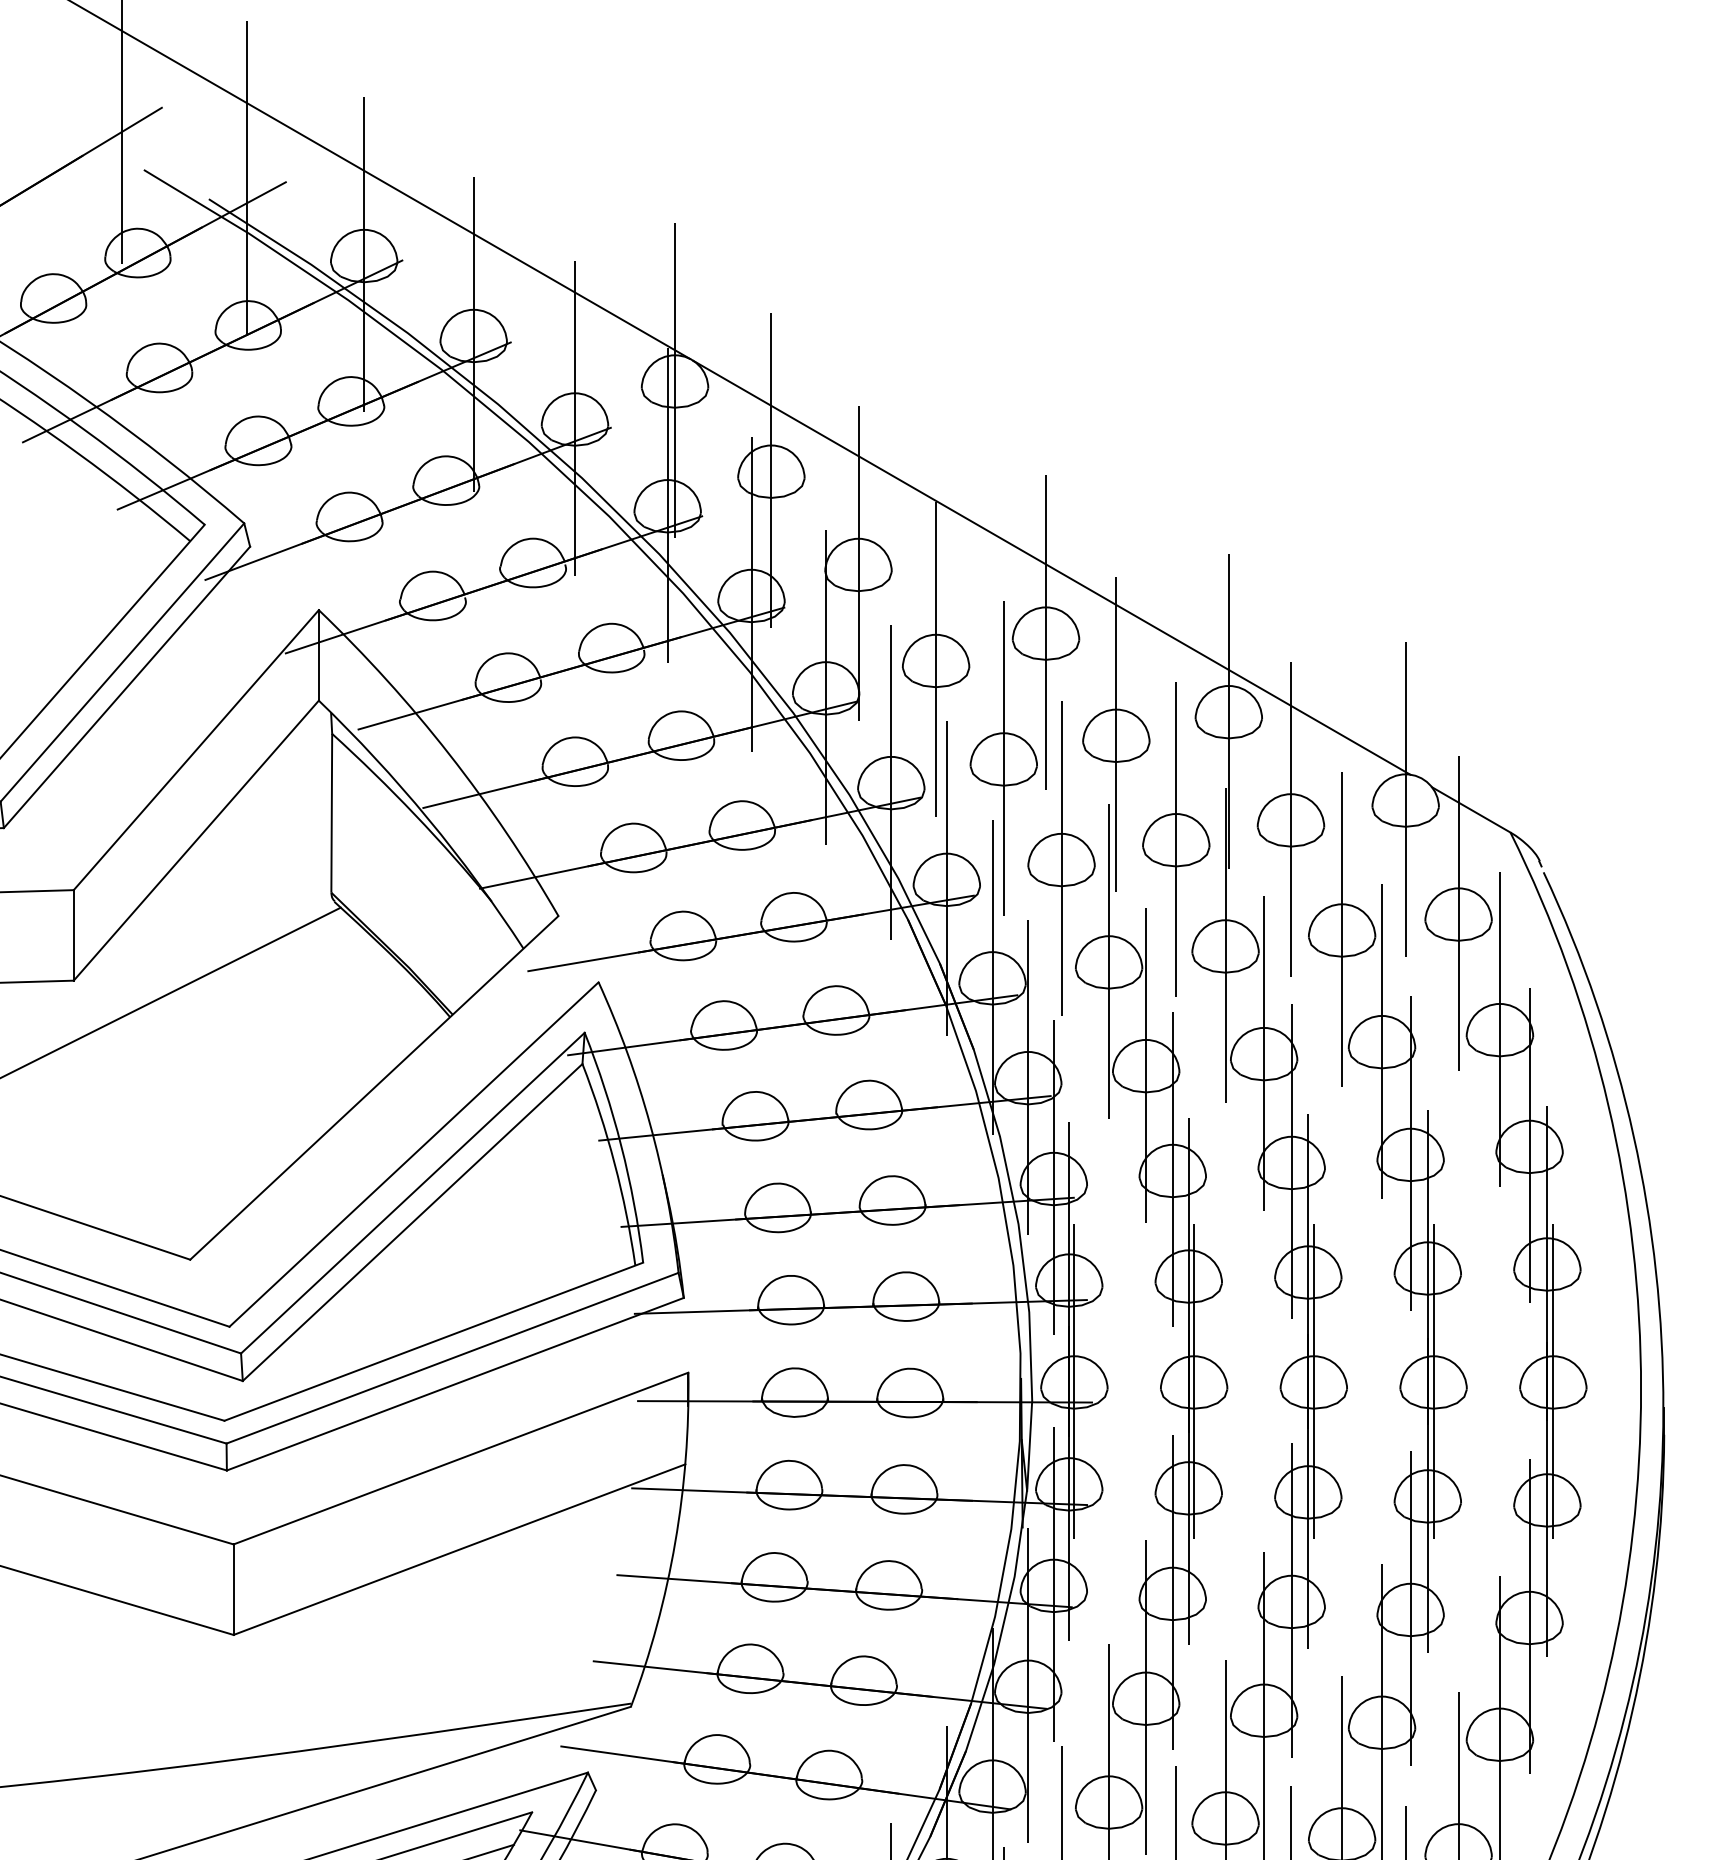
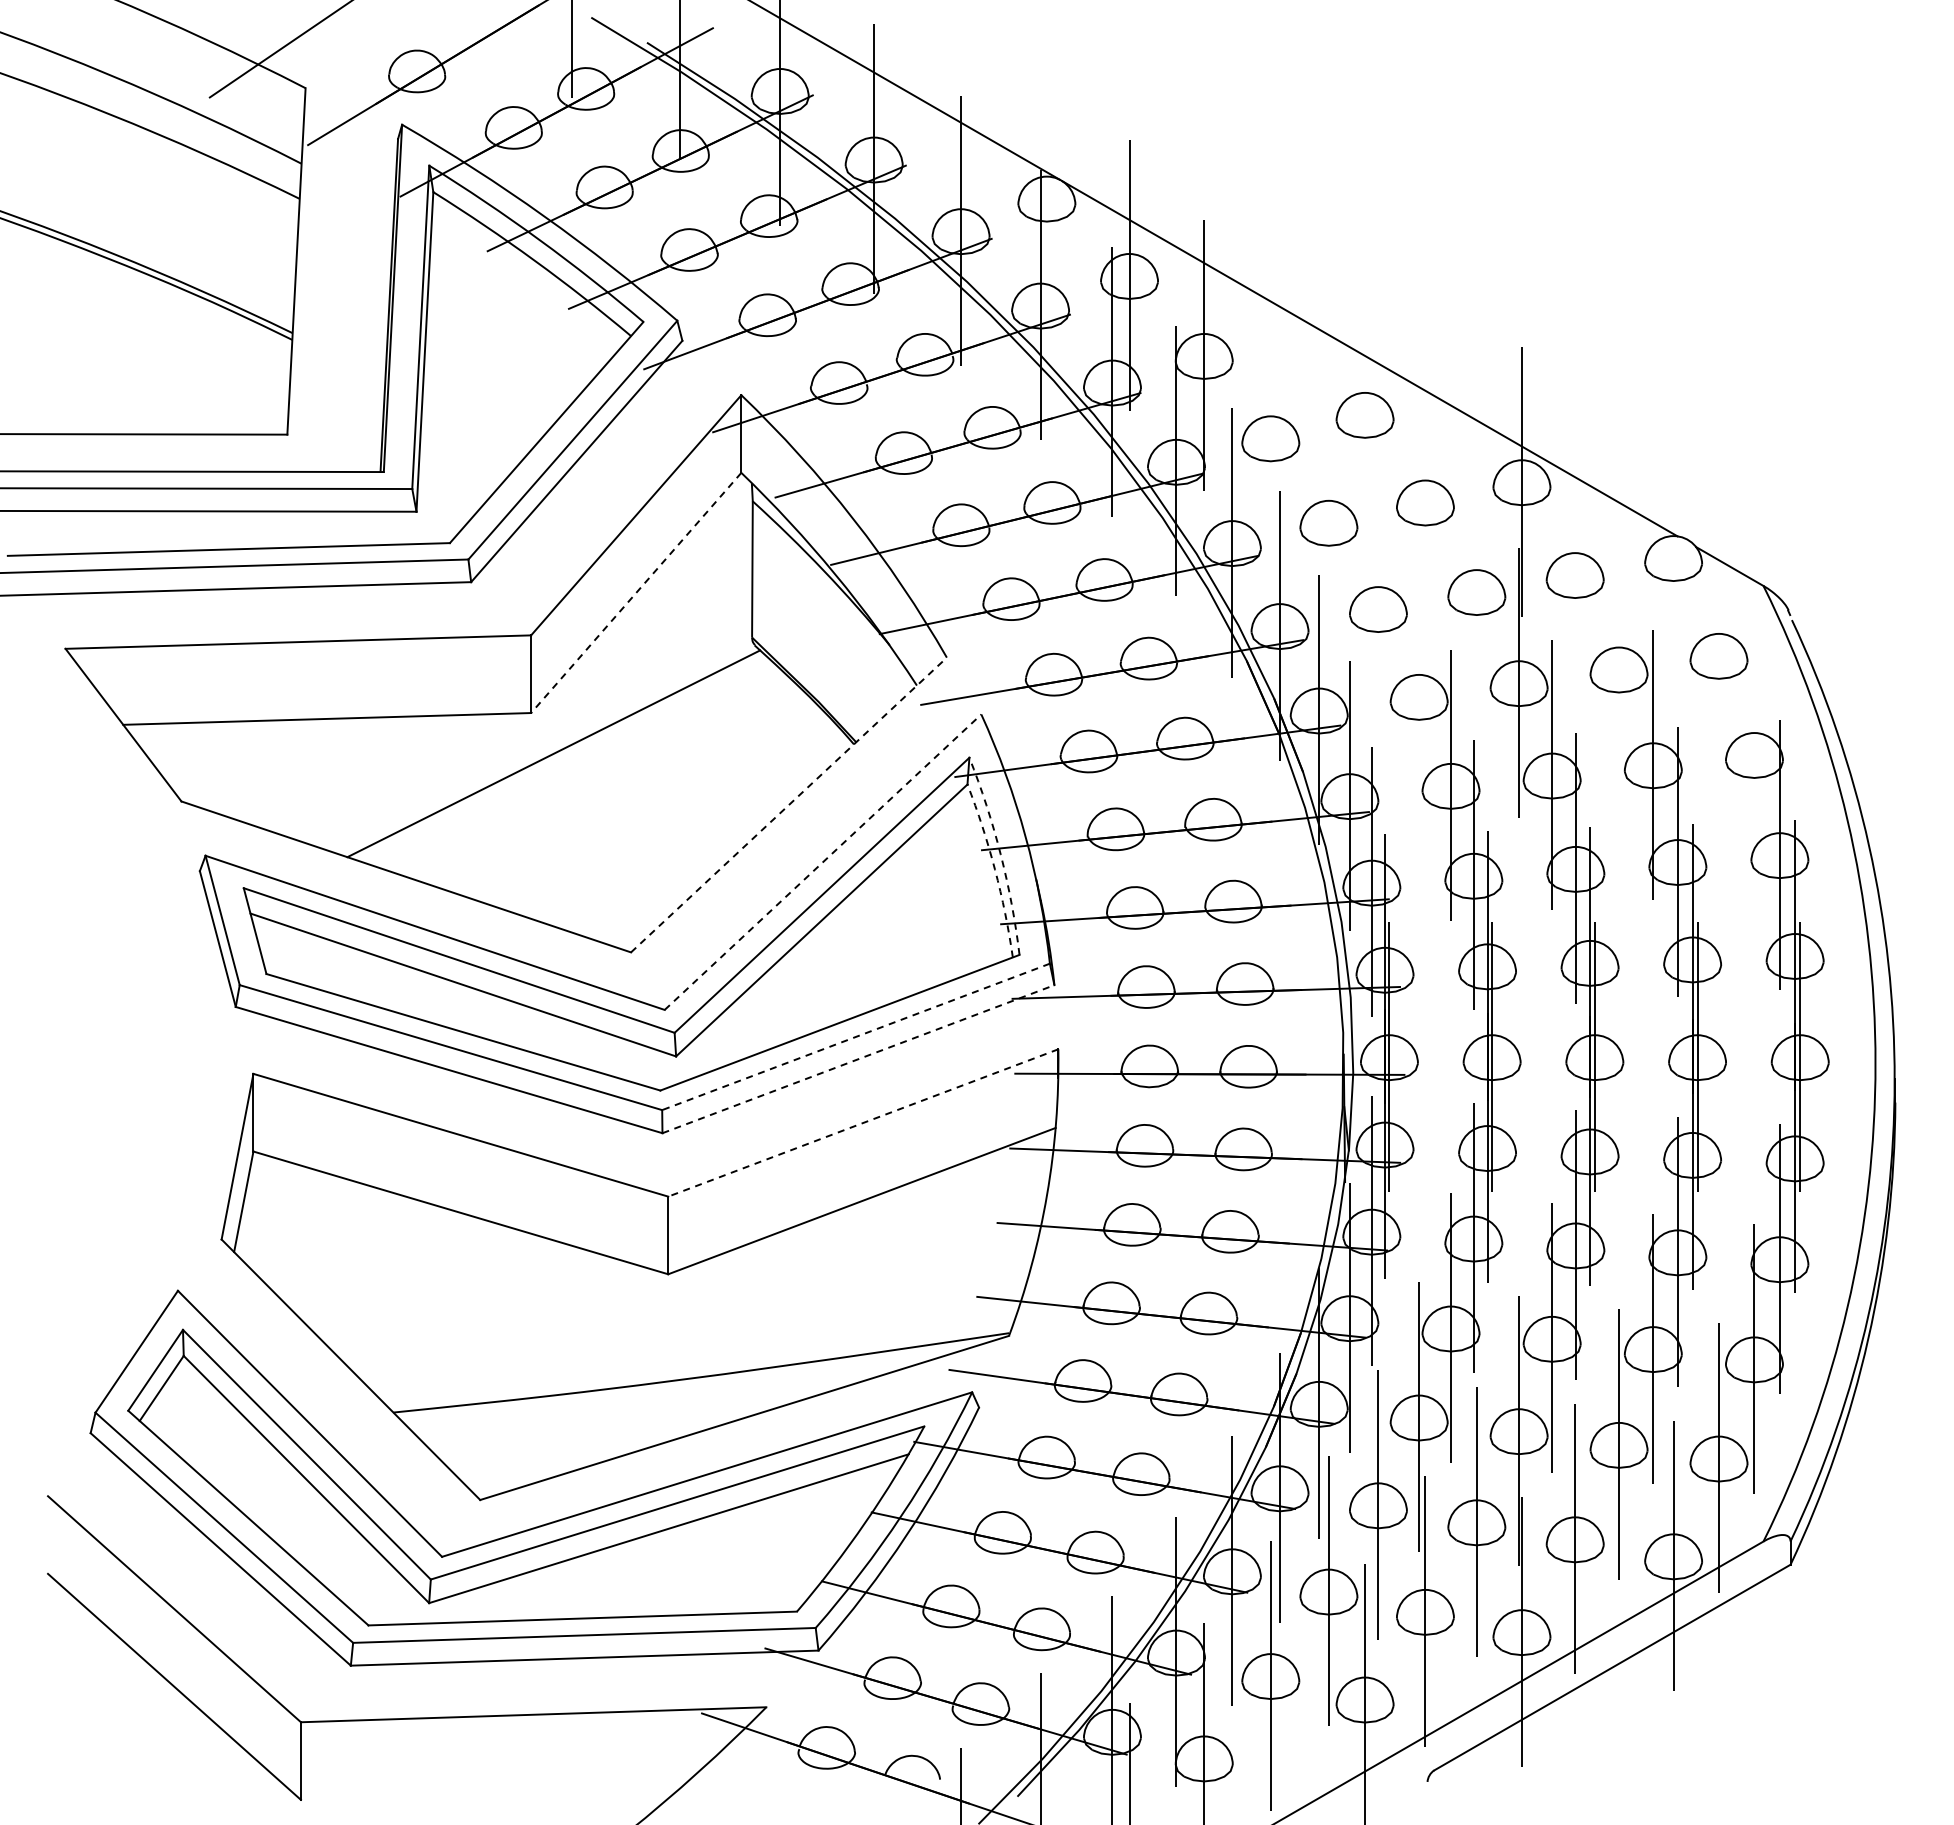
line: (674, 380) -> (1046, 198), removed
line: (1046, 632) -> (1365, 414), removed
line: (935, 659) -> (1270, 437), removed
line: (1116, 735) -> (1425, 502), removed
line: (1003, 758) -> (1328, 522), removed
line: (1405, 799) -> (1673, 557), removed
line: (1291, 819) -> (1575, 574), removed
line: (1175, 838) -> (1476, 591), removed
line: (196, 840) -> (636, 592), solid -> dashed
line: (1061, 858) -> (1378, 608), removed
line: (1459, 913) -> (1719, 655), removed
line: (1342, 929) -> (1619, 669), removed
line: (1109, 961) -> (1419, 696), removed
line: (1499, 1028) -> (1754, 754), removed
line: (374, 1087) -> (789, 804), solid -> dashed
arc: (620, 1145) -> (1000, 854), solid -> dashed
line: (414, 1154) -> (823, 862), solid -> dashed
arc: (615, 1163) -> (995, 869), solid -> dashed
line: (451, 1358) -> (855, 1037), solid -> dashed
line: (455, 1384) -> (858, 1059), solid -> dashed
line: (460, 1459) -> (862, 1123), solid -> dashed

